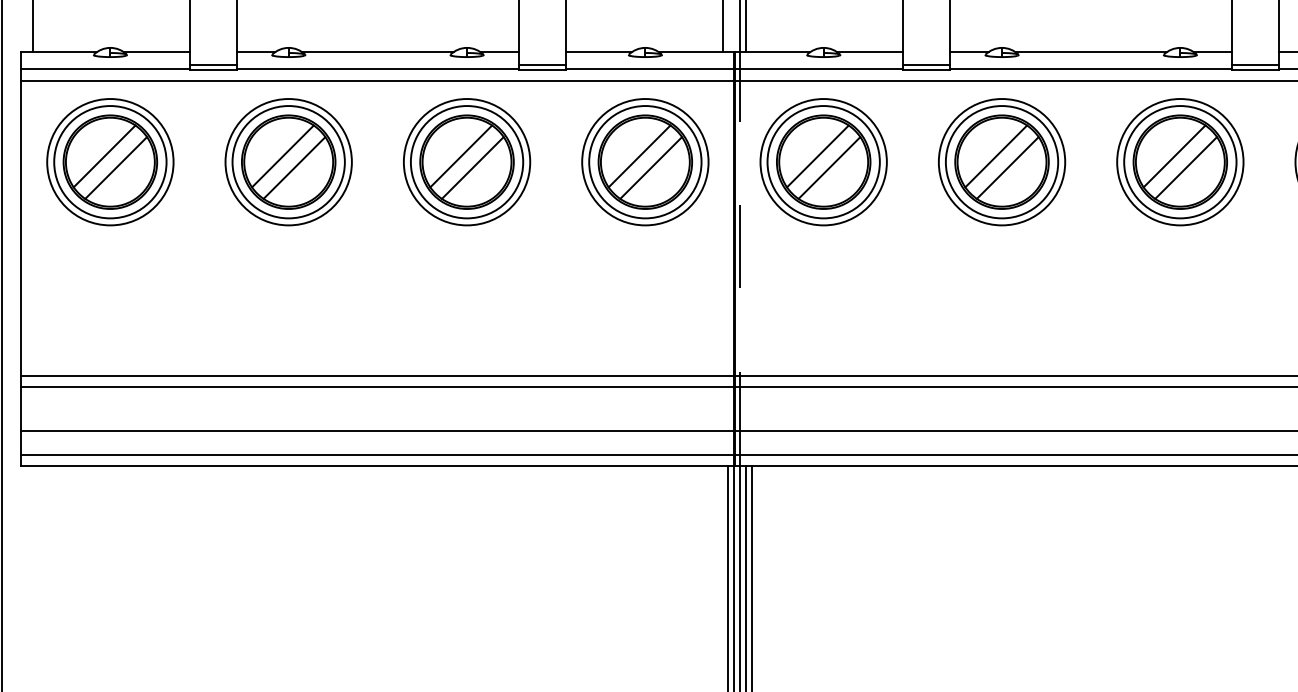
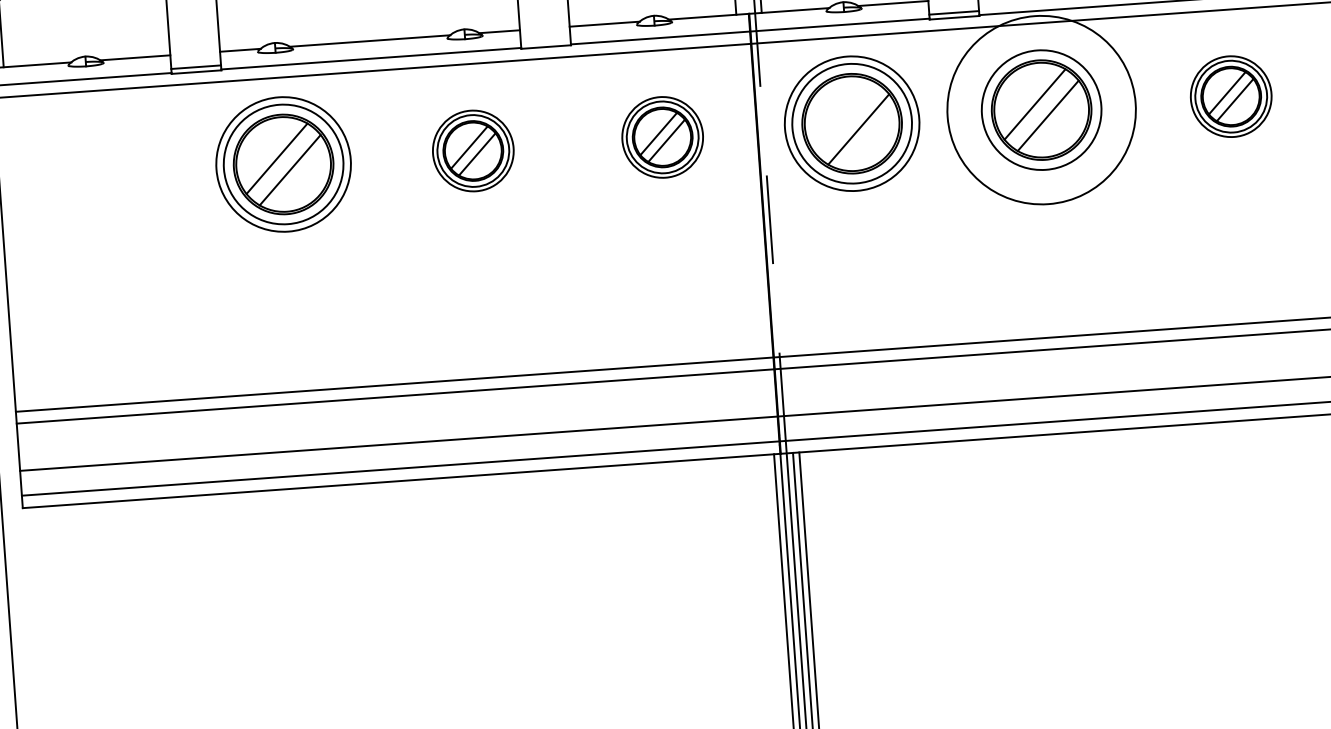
line: (542, 65) -> (545, 42), removed
line: (817, 156) -> (845, 118), removed
part: (110, 162) -> (94, 178), removed
part: (467, 162) -> (473, 151), size x0.6
part: (645, 162) -> (662, 137), size x0.6
circle: (1001, 162) -> (1041, 110), size x1.4
part: (1180, 162) -> (1231, 96), size x0.6

